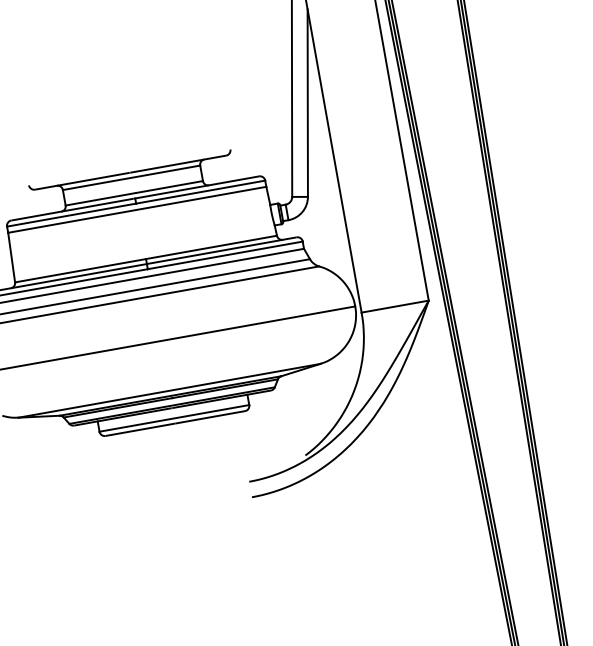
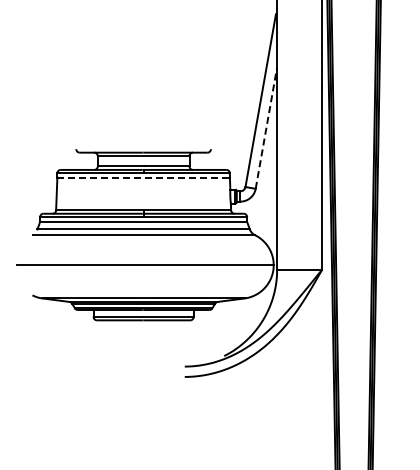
line: (308, 103) -> (266, 128), solid -> dashed
line: (138, 209) -> (144, 177), solid -> dashed

